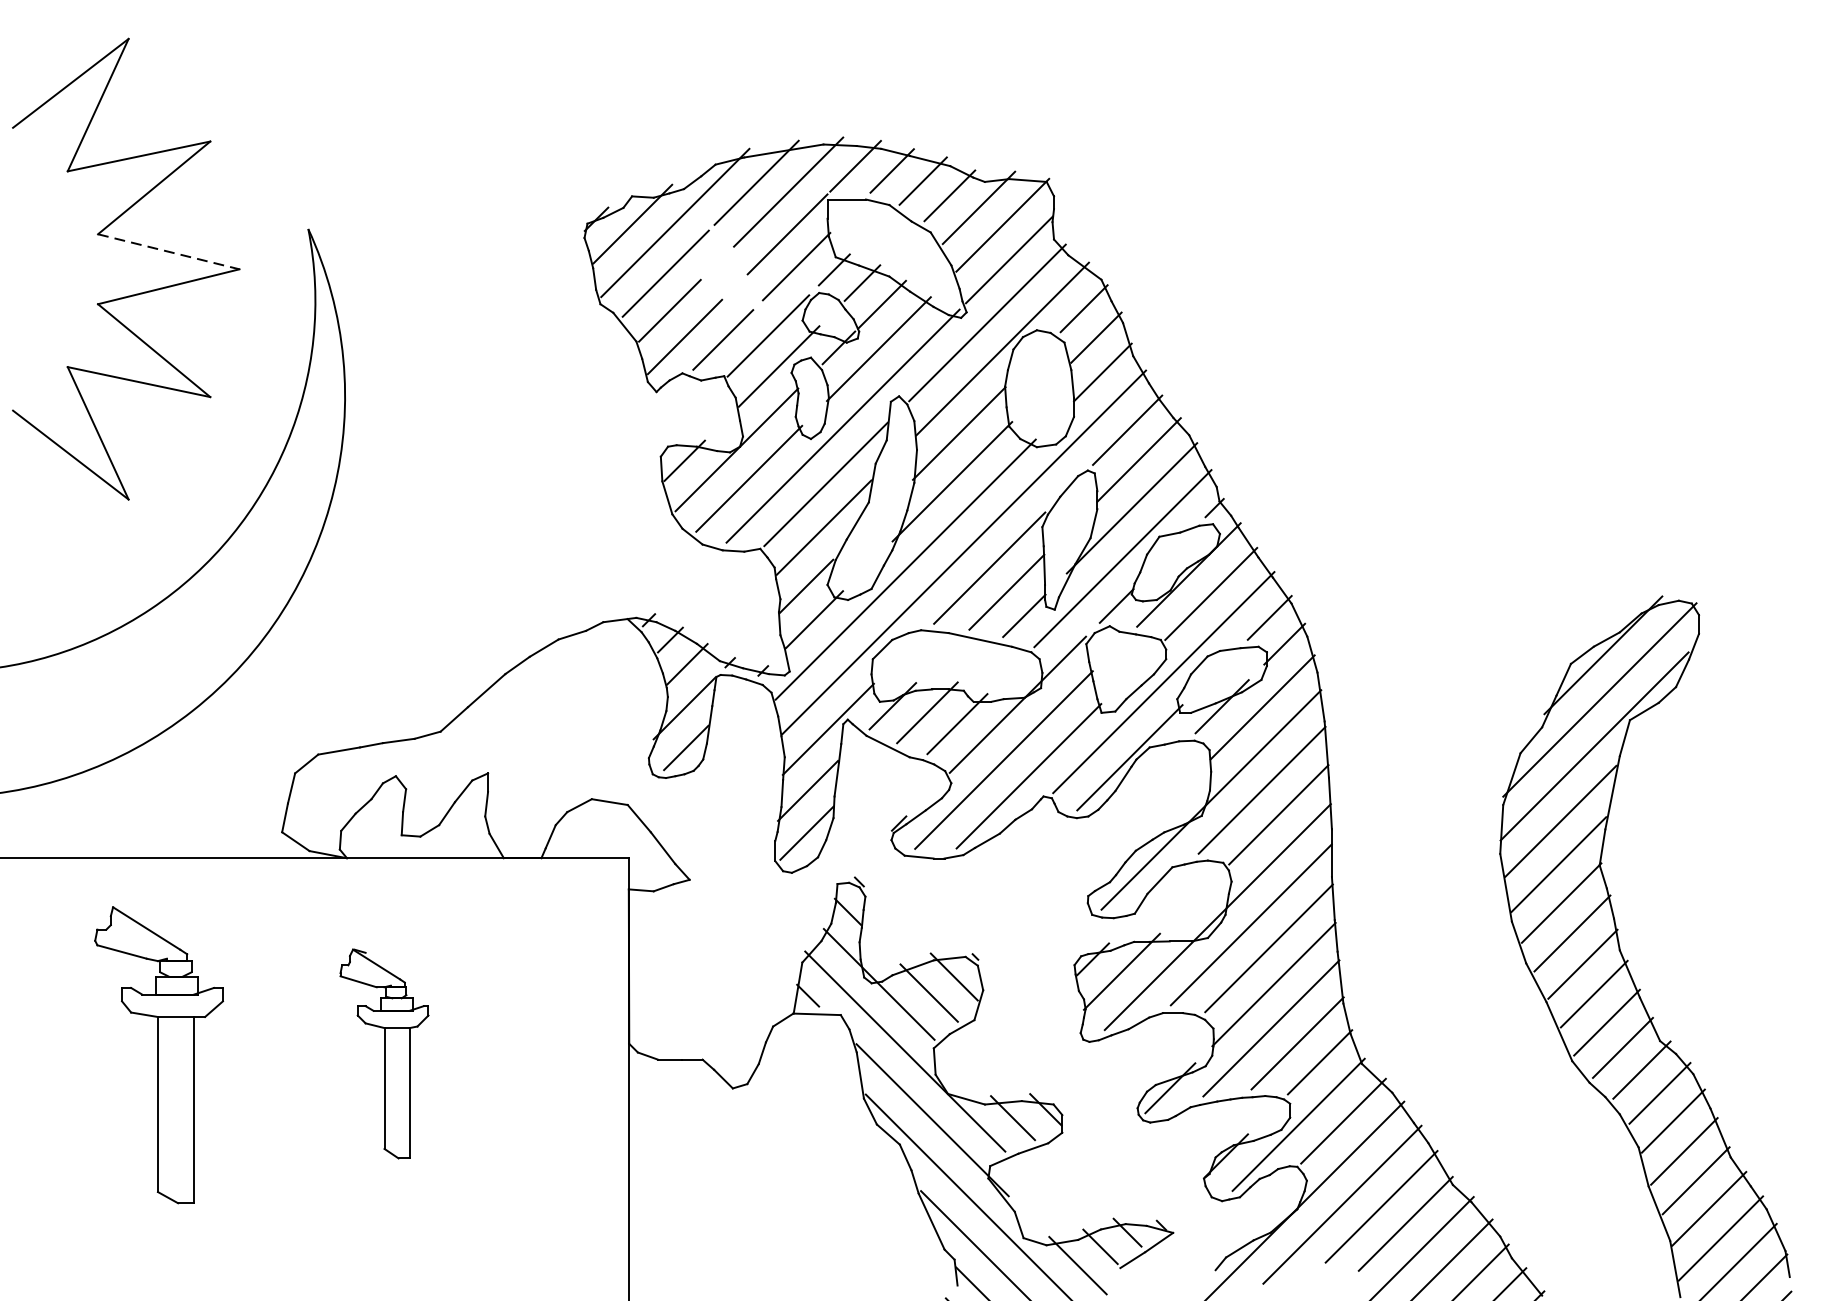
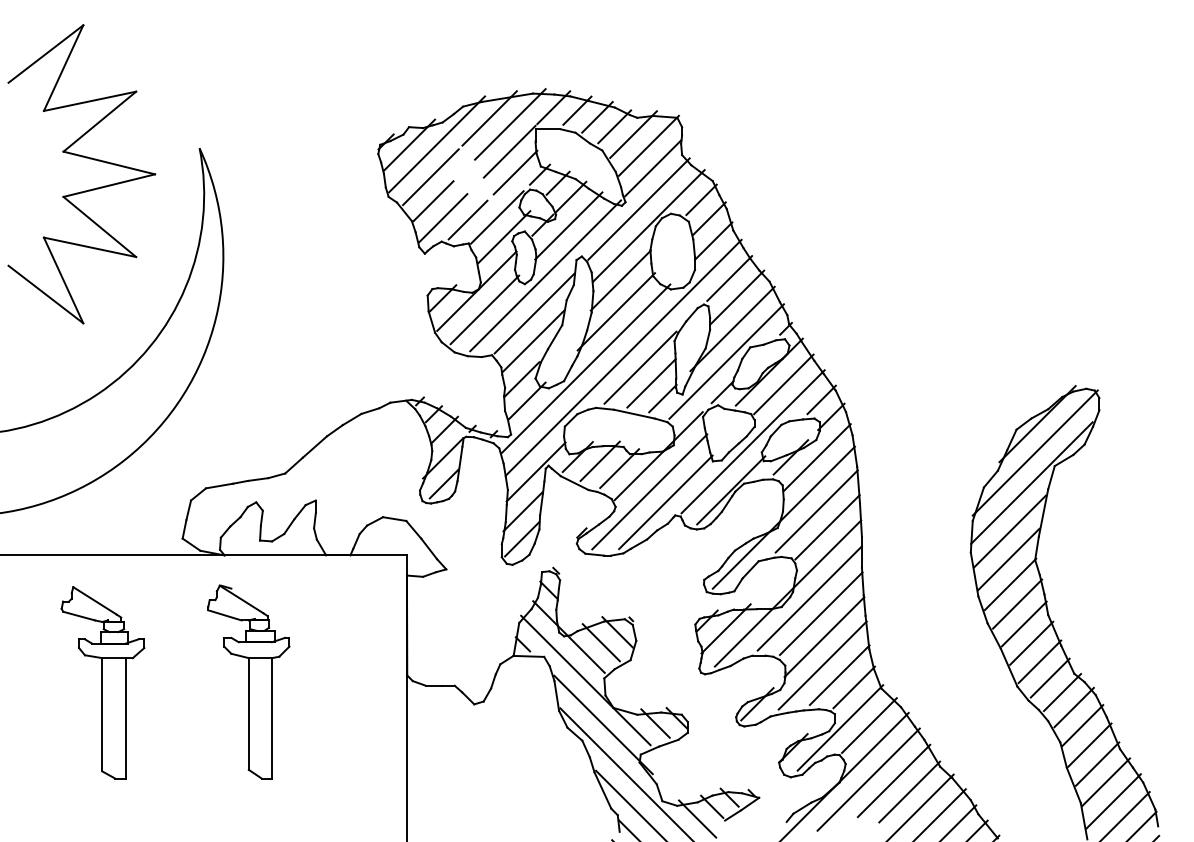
line: (169, 252) -> (109, 163), dashed -> solid
part: (383, 1053) -> (248, 681), size x1.43

